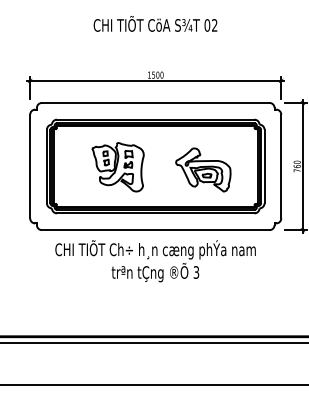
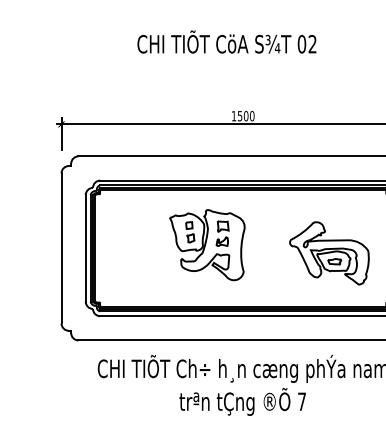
text: (155, 23) -> (226, 41), moved
part: (117, 167) -> (206, 245), moved
part: (203, 169) -> (329, 252), moved
text: (196, 272) -> (302, 401), 3 -> 7

